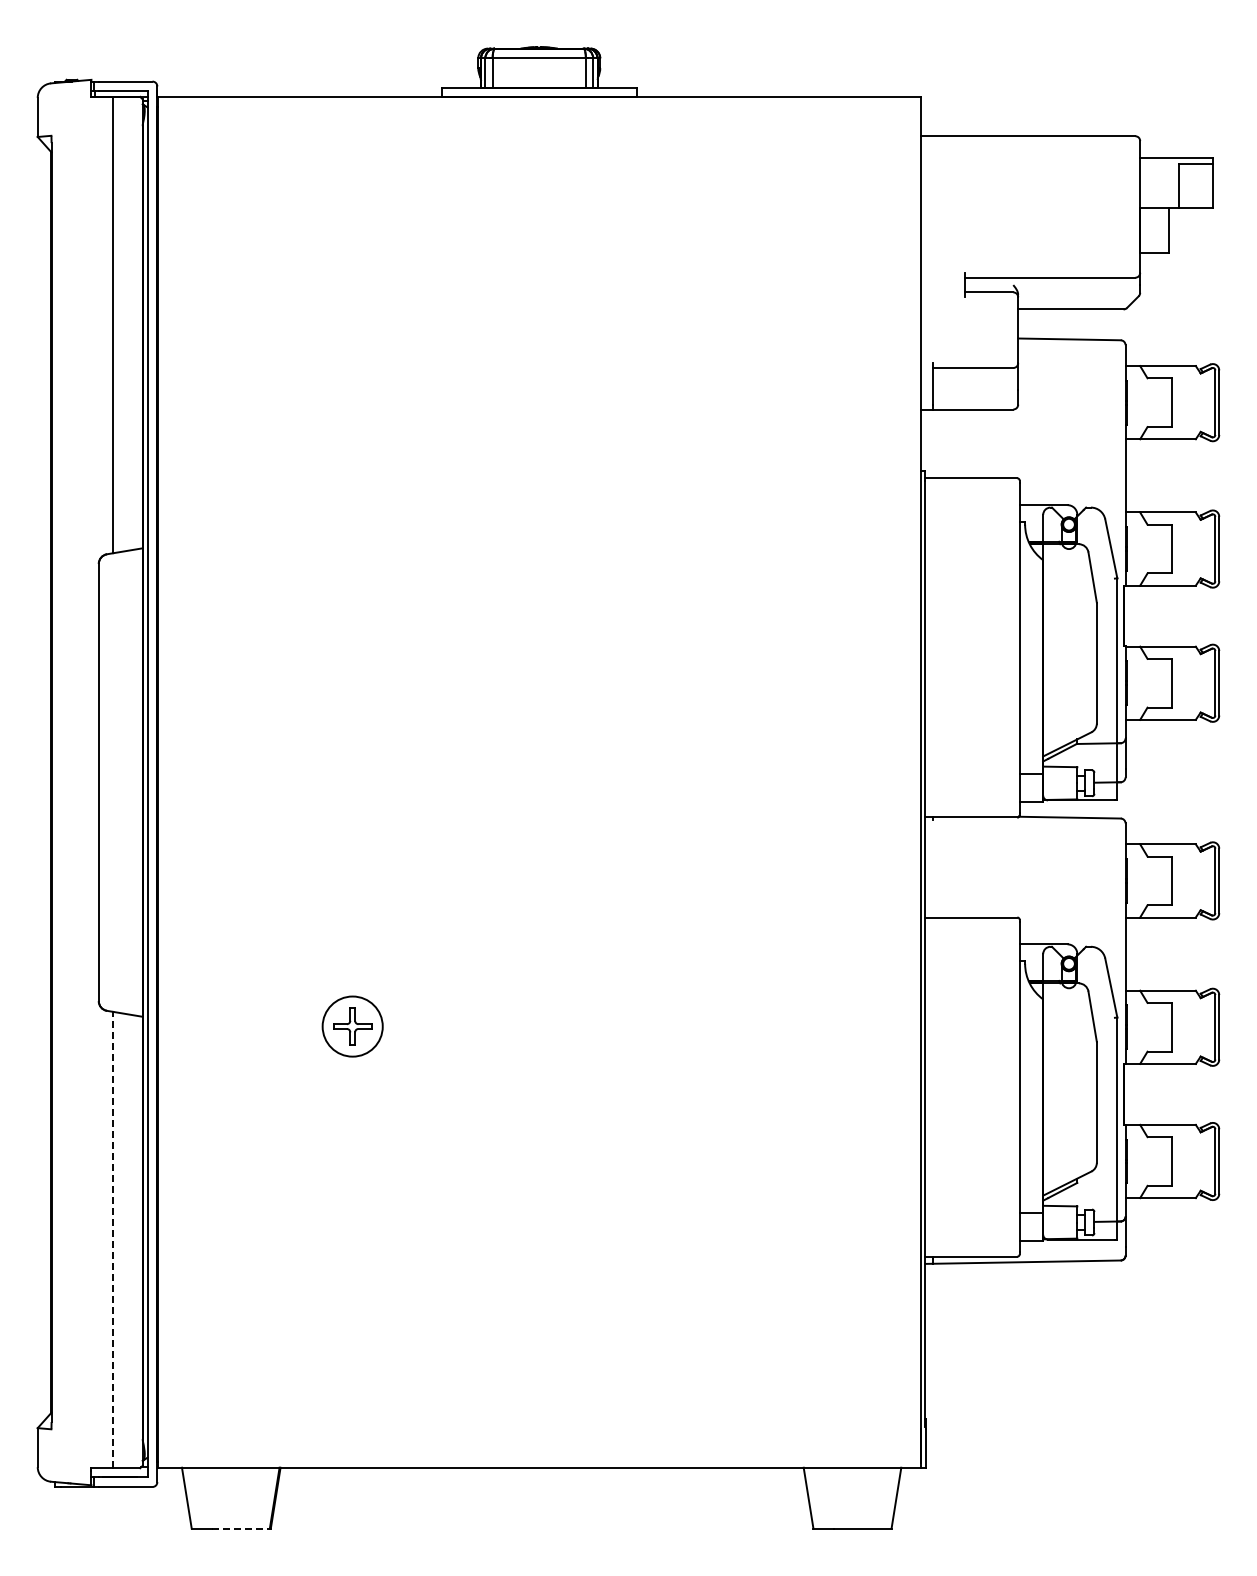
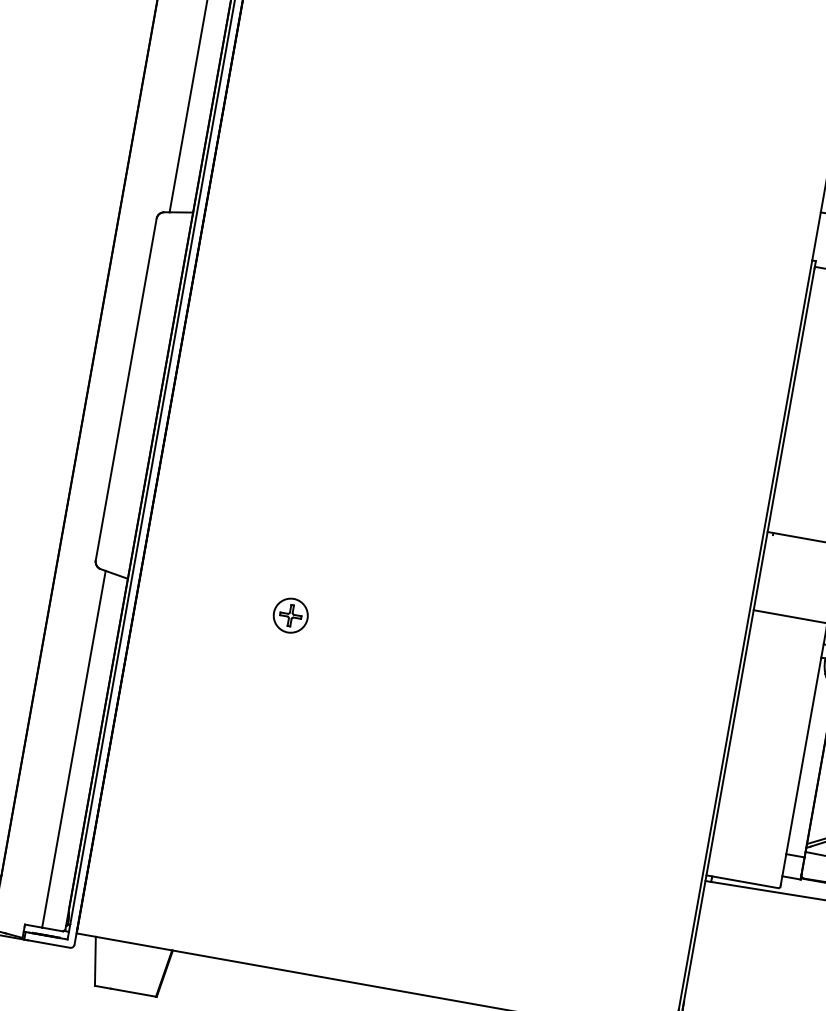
part: (352, 1026) -> (290, 615), size x0.71
line: (113, 1239) -> (74, 748), dashed -> solid
line: (240, 1528) -> (133, 992), dashed -> solid

